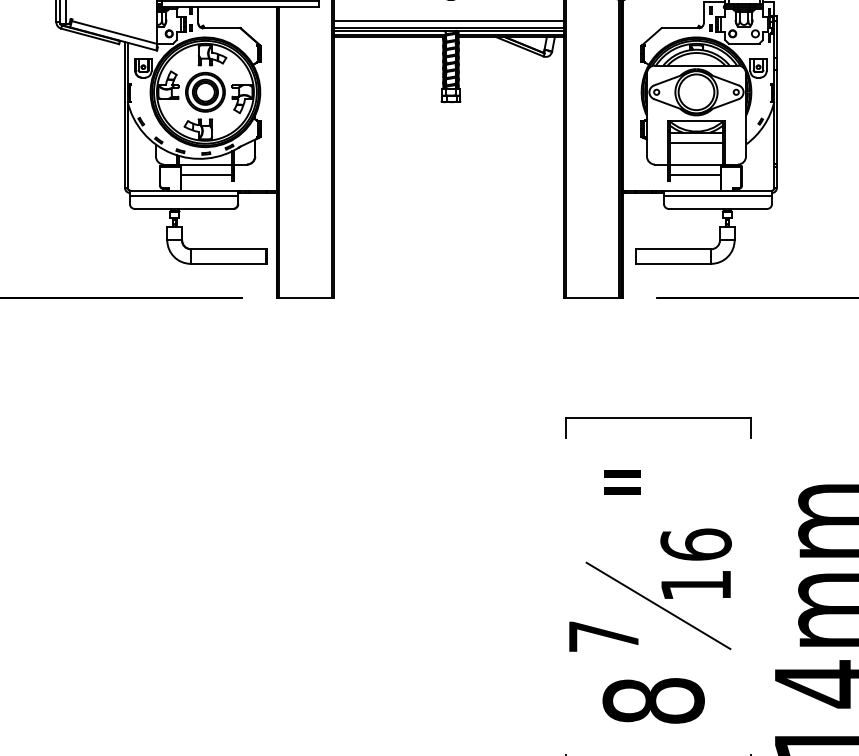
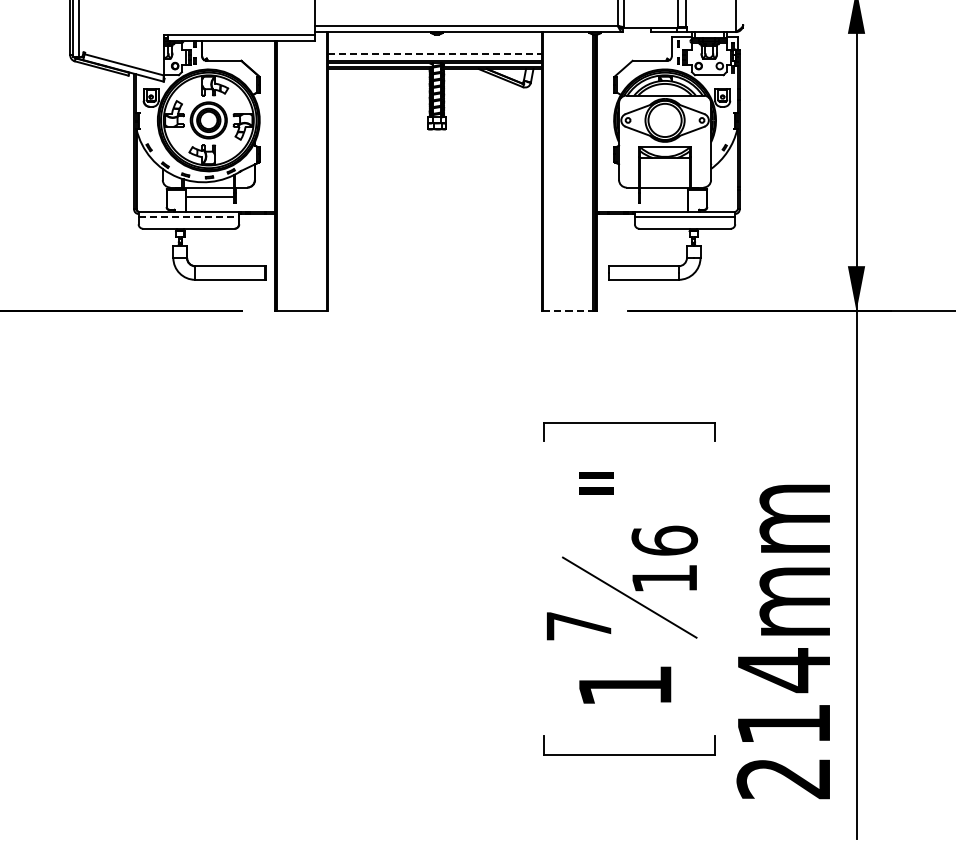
line: (449, 21) -> (435, 54), solid -> dashed
line: (695, 142) -> (664, 167), removed
line: (694, 175) -> (663, 197), removed
line: (184, 196) -> (189, 217), solid -> dashed
line: (592, 297) -> (568, 311), solid -> dashed
text: (652, 700) -> (624, 685), 8 -> 1

